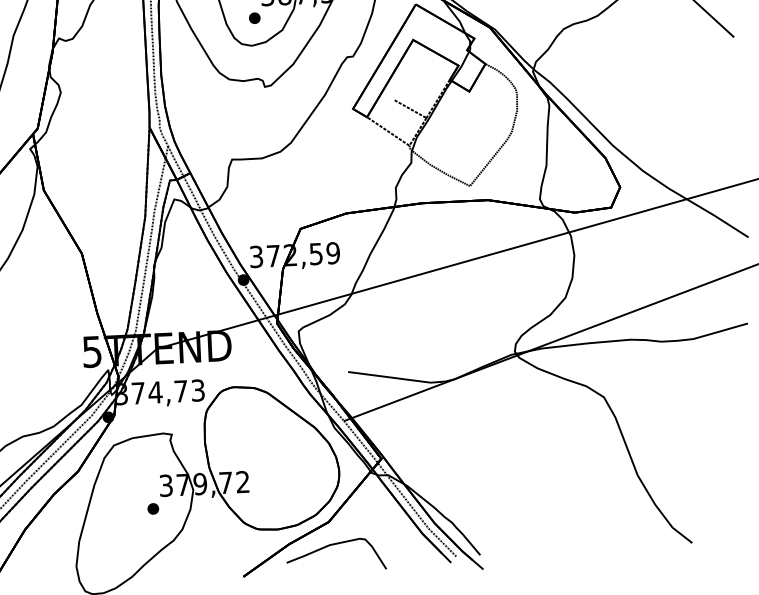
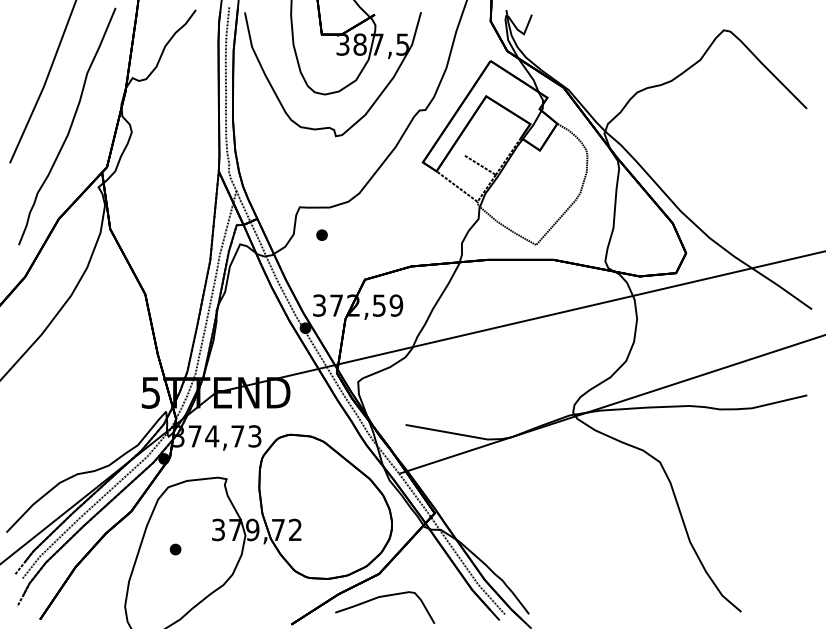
part: (254, 17) -> (321, 234), moved
part: (153, 508) -> (175, 549), moved

